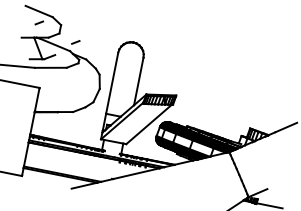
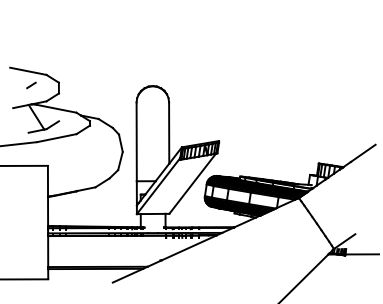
line: (75, 42) -> (81, 100), removed

